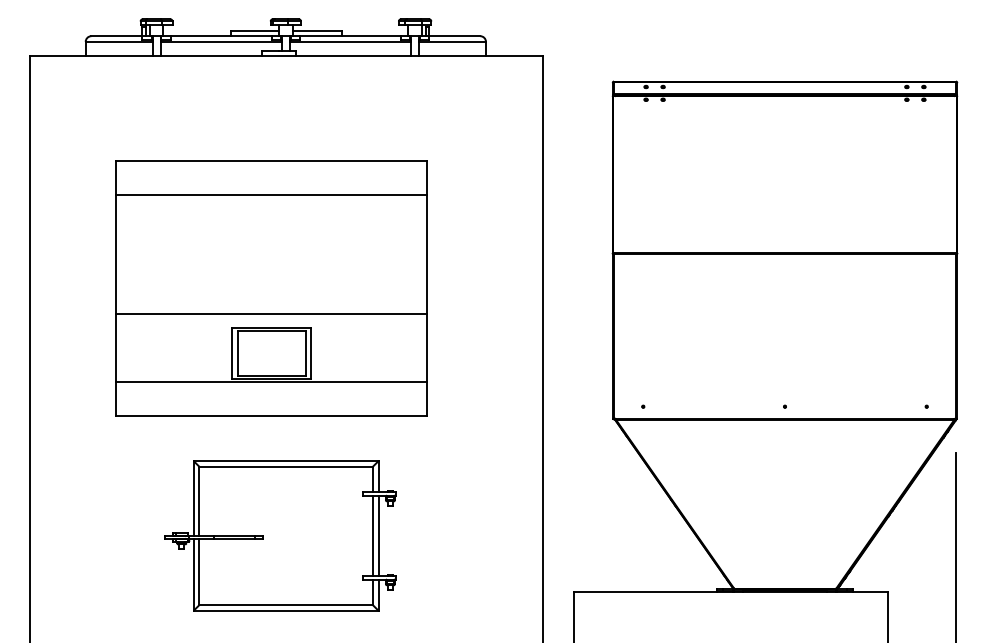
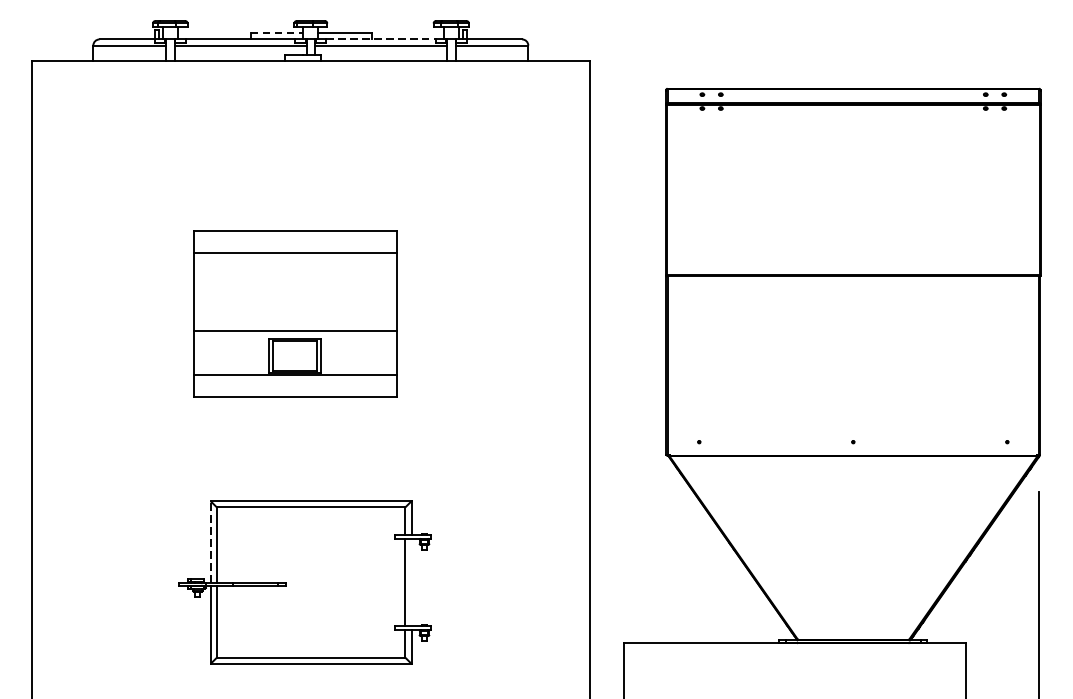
line: (255, 30) -> (277, 33), solid -> dashed
line: (350, 36) -> (381, 39), solid -> dashed
part: (271, 288) -> (295, 313), size x0.6
line: (193, 498) -> (210, 541), solid -> dashed
line: (378, 535) -> (411, 582), removed

